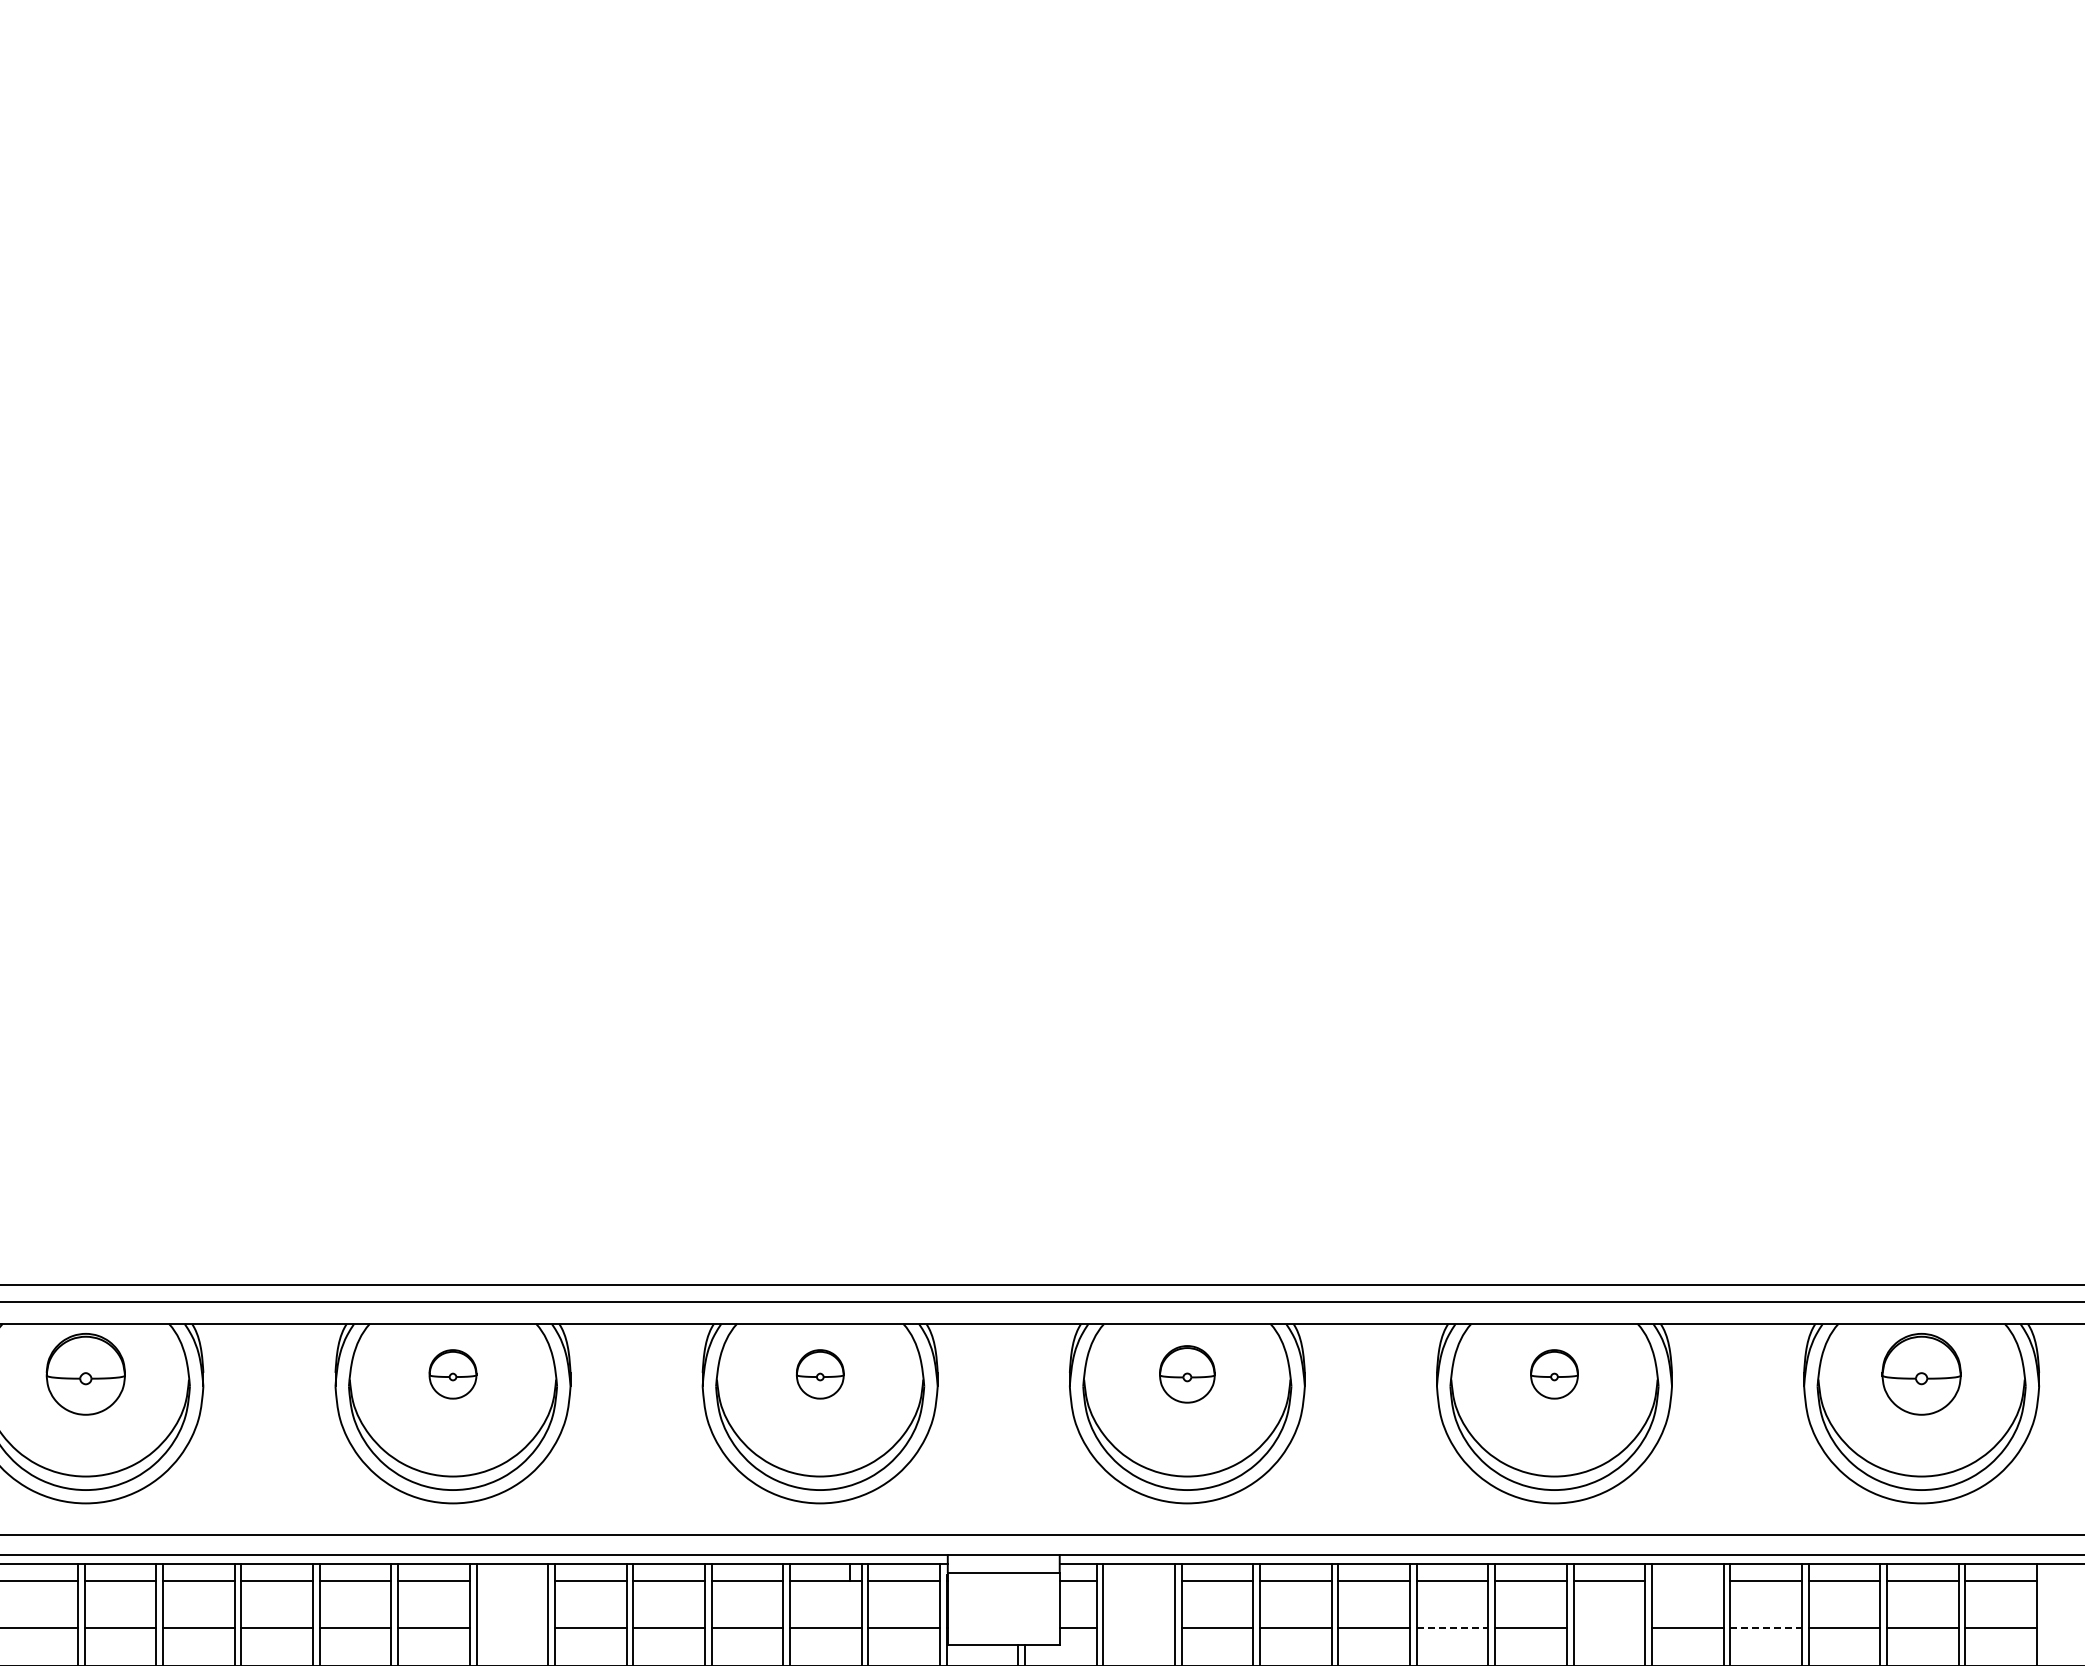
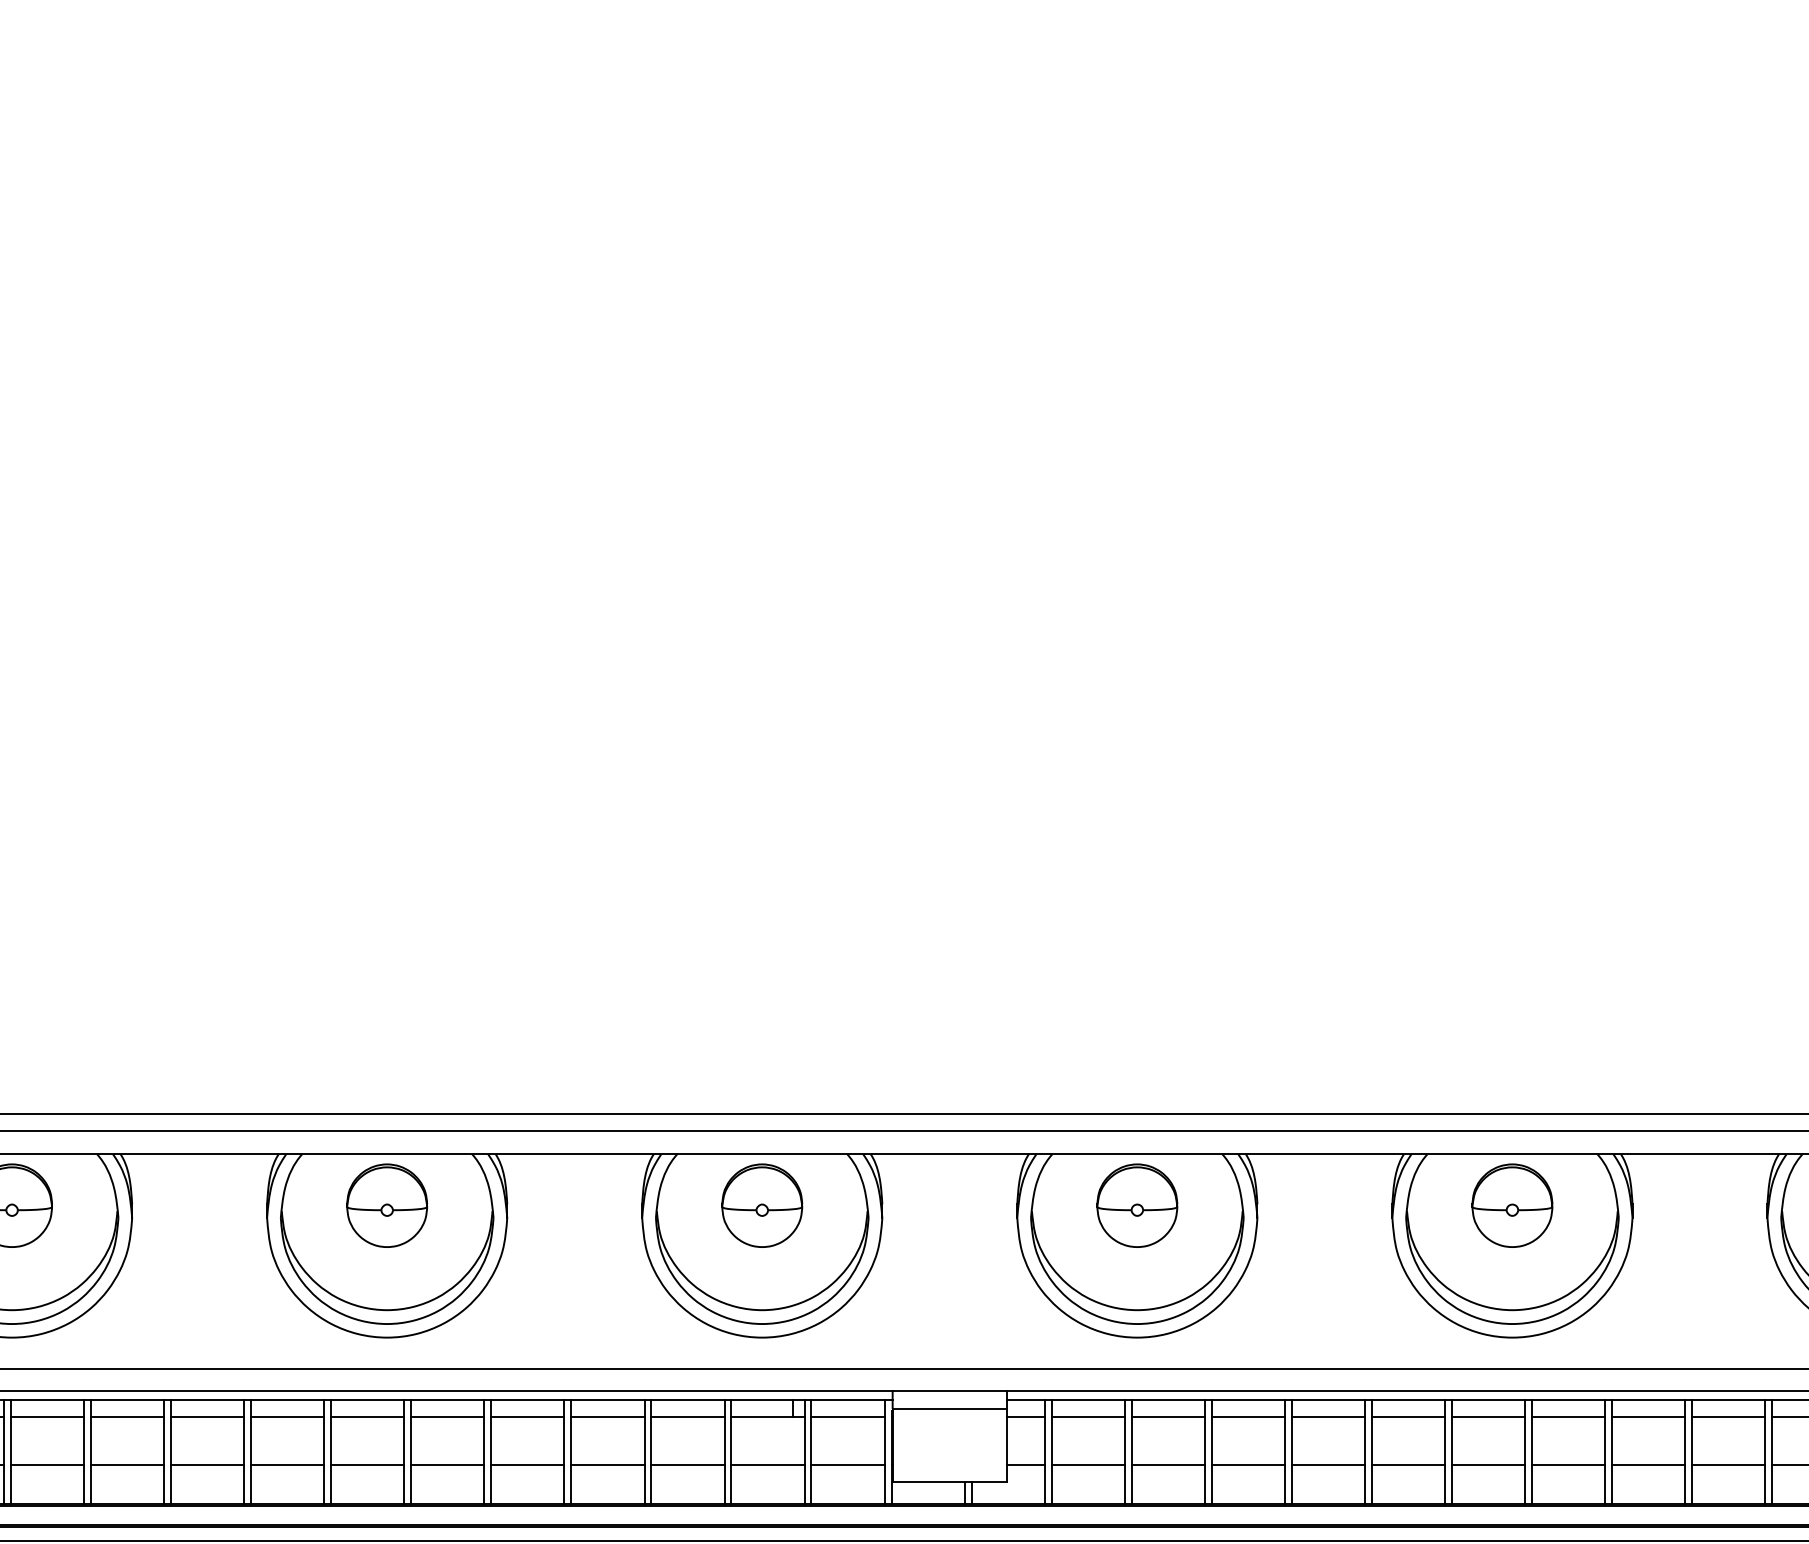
part: (452, 1374) -> (386, 1205), size x1.67
part: (820, 1374) -> (762, 1205), size x1.67
part: (1187, 1374) -> (1137, 1205), size x1.43
part: (1554, 1374) -> (1512, 1205), size x1.67
line: (512, 1580) -> (447, 1416), added
line: (1139, 1580) -> (1088, 1416), added
line: (1687, 1580) -> (1648, 1416), added
line: (512, 1628) -> (447, 1465), added
line: (1139, 1628) -> (1088, 1465), added
line: (1452, 1628) -> (1408, 1465), dashed -> solid
line: (1609, 1628) -> (1568, 1465), added
line: (1766, 1628) -> (1729, 1465), dashed -> solid

